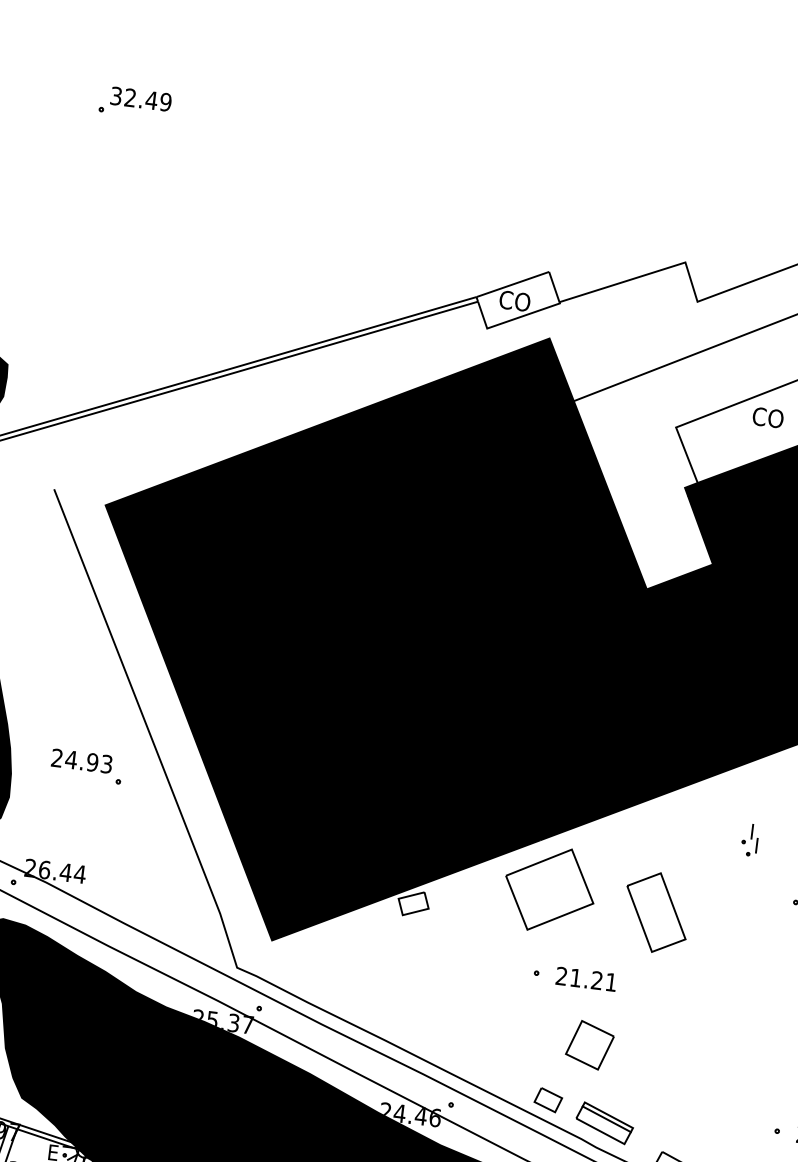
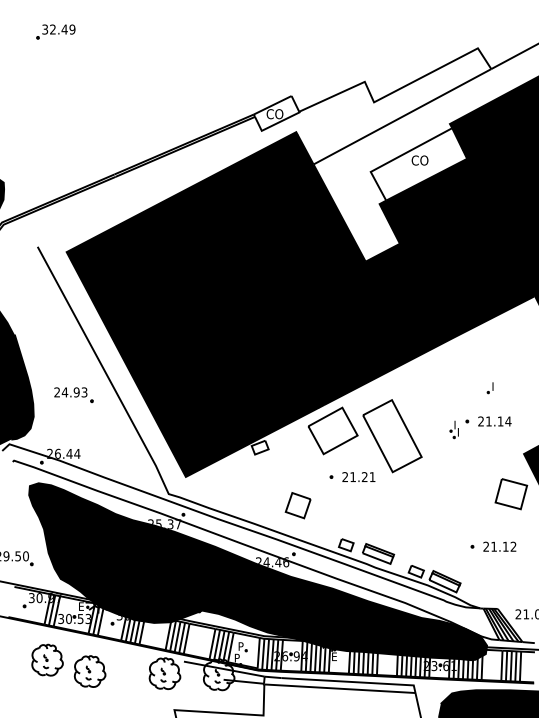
part: (748, 839) -> (453, 429), moved
part: (656, 913) -> (392, 436), size x1.67
part: (588, 1044) -> (297, 505), moved

